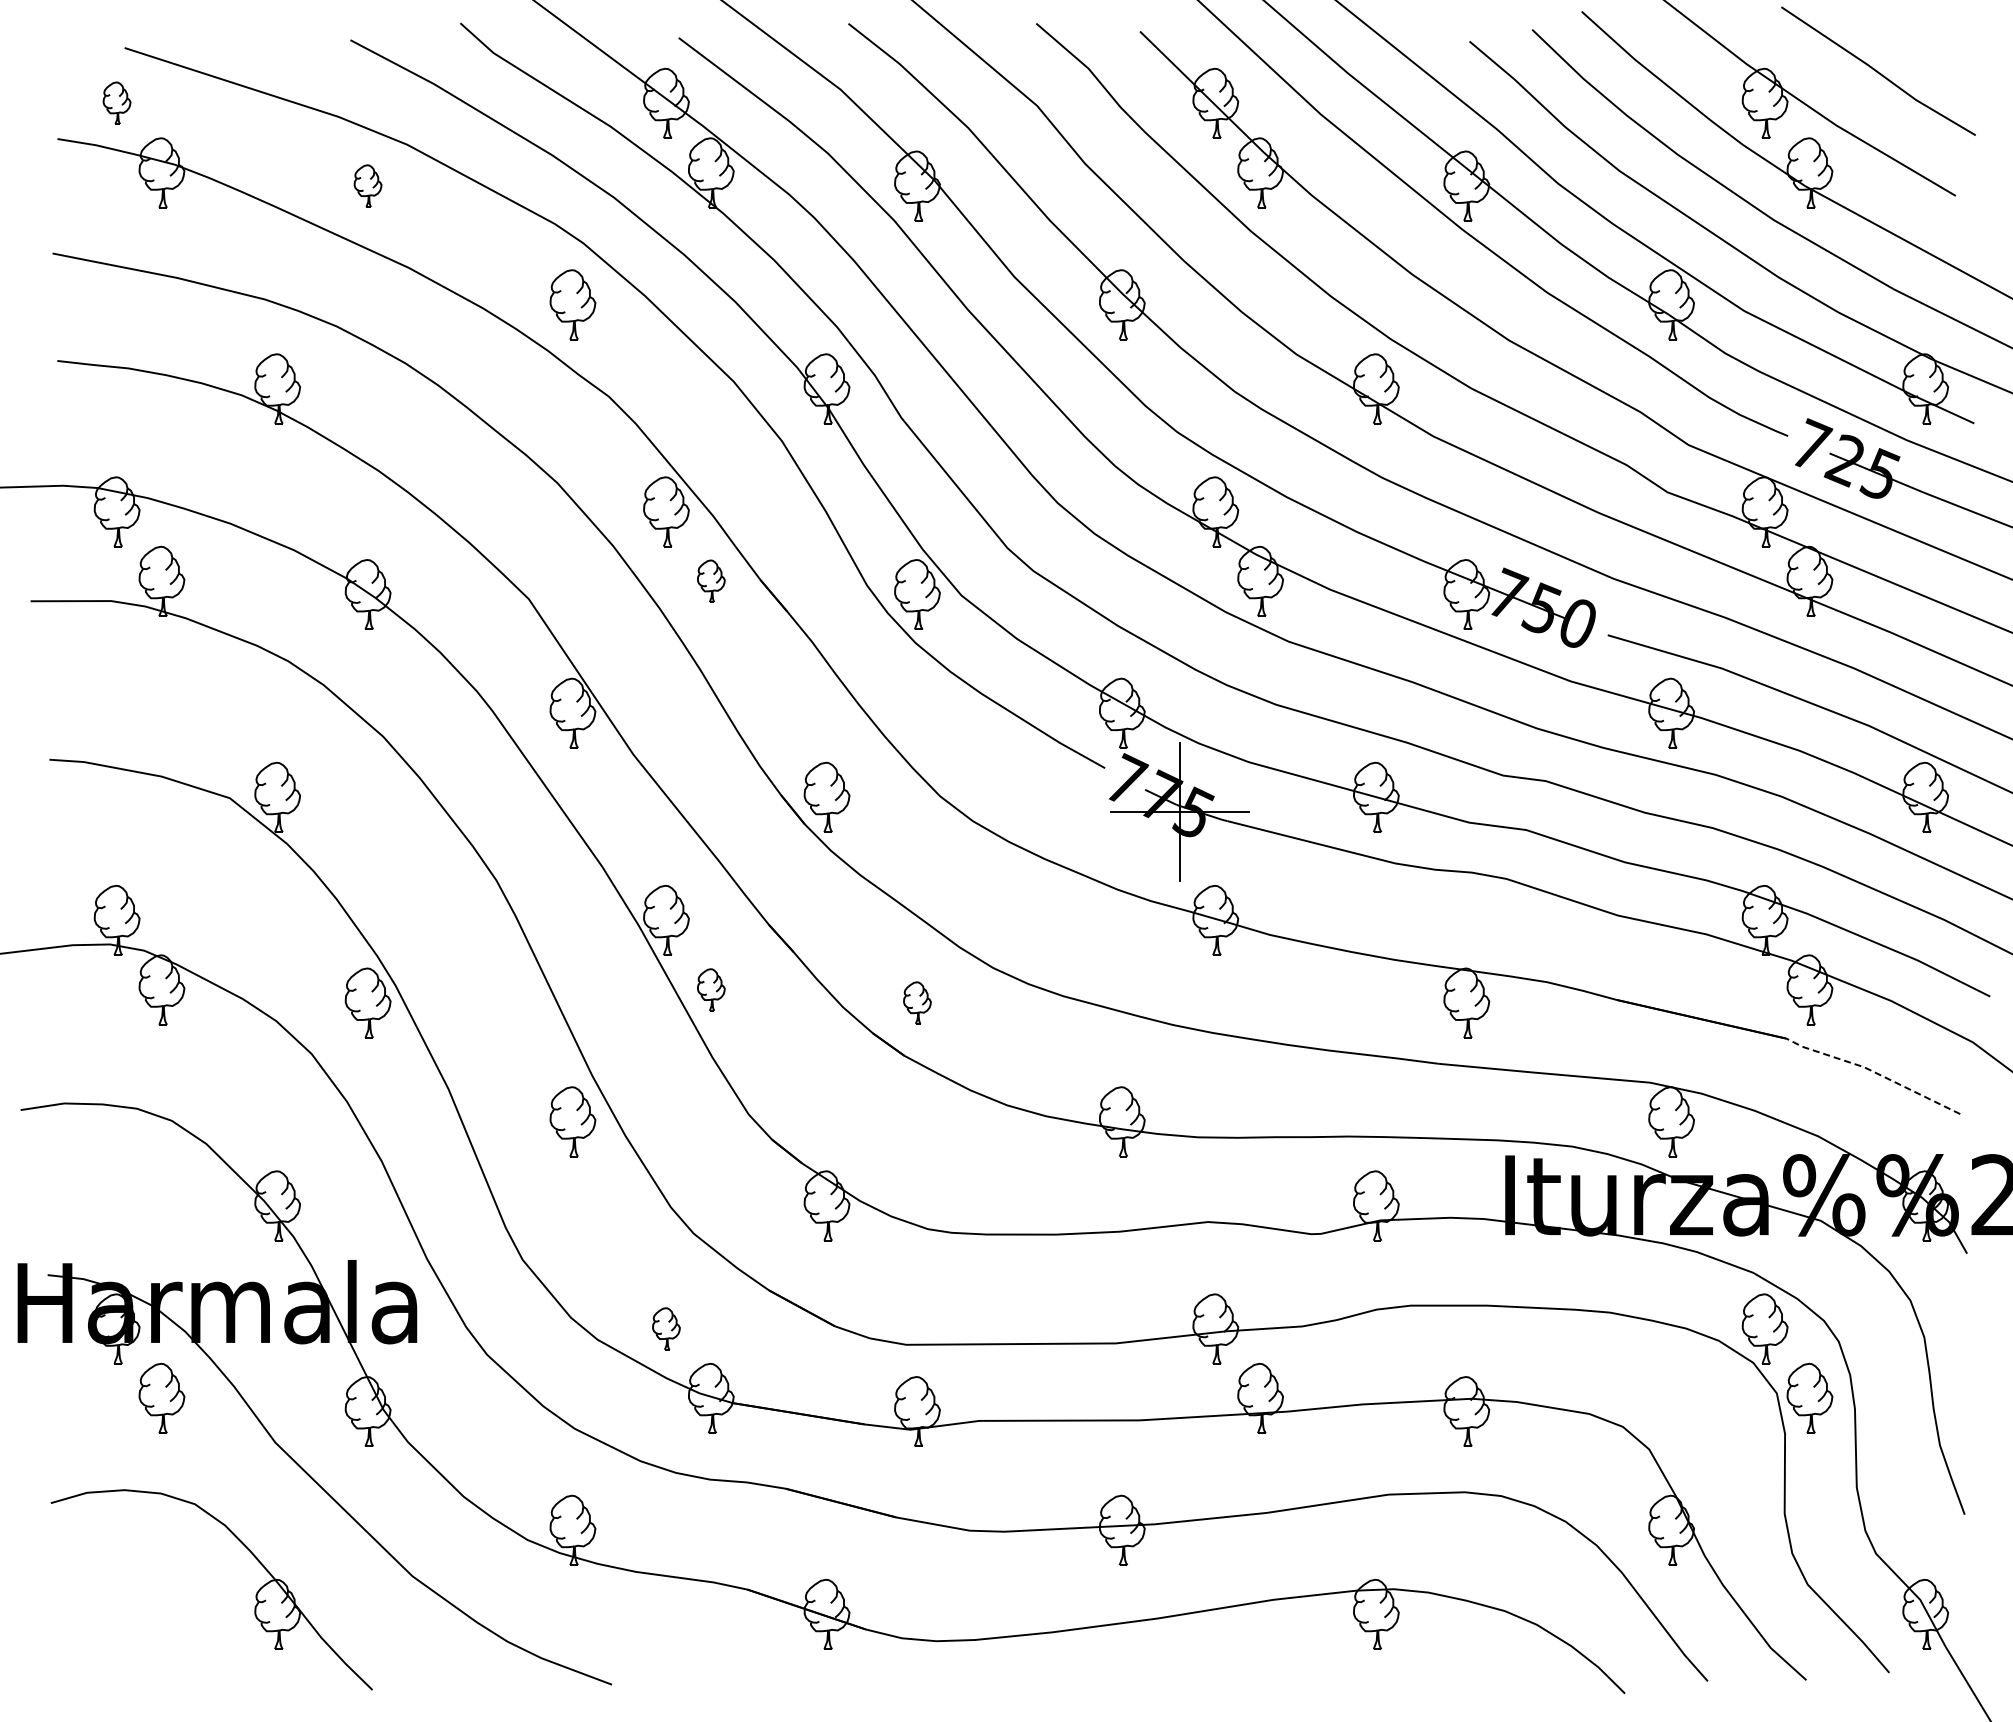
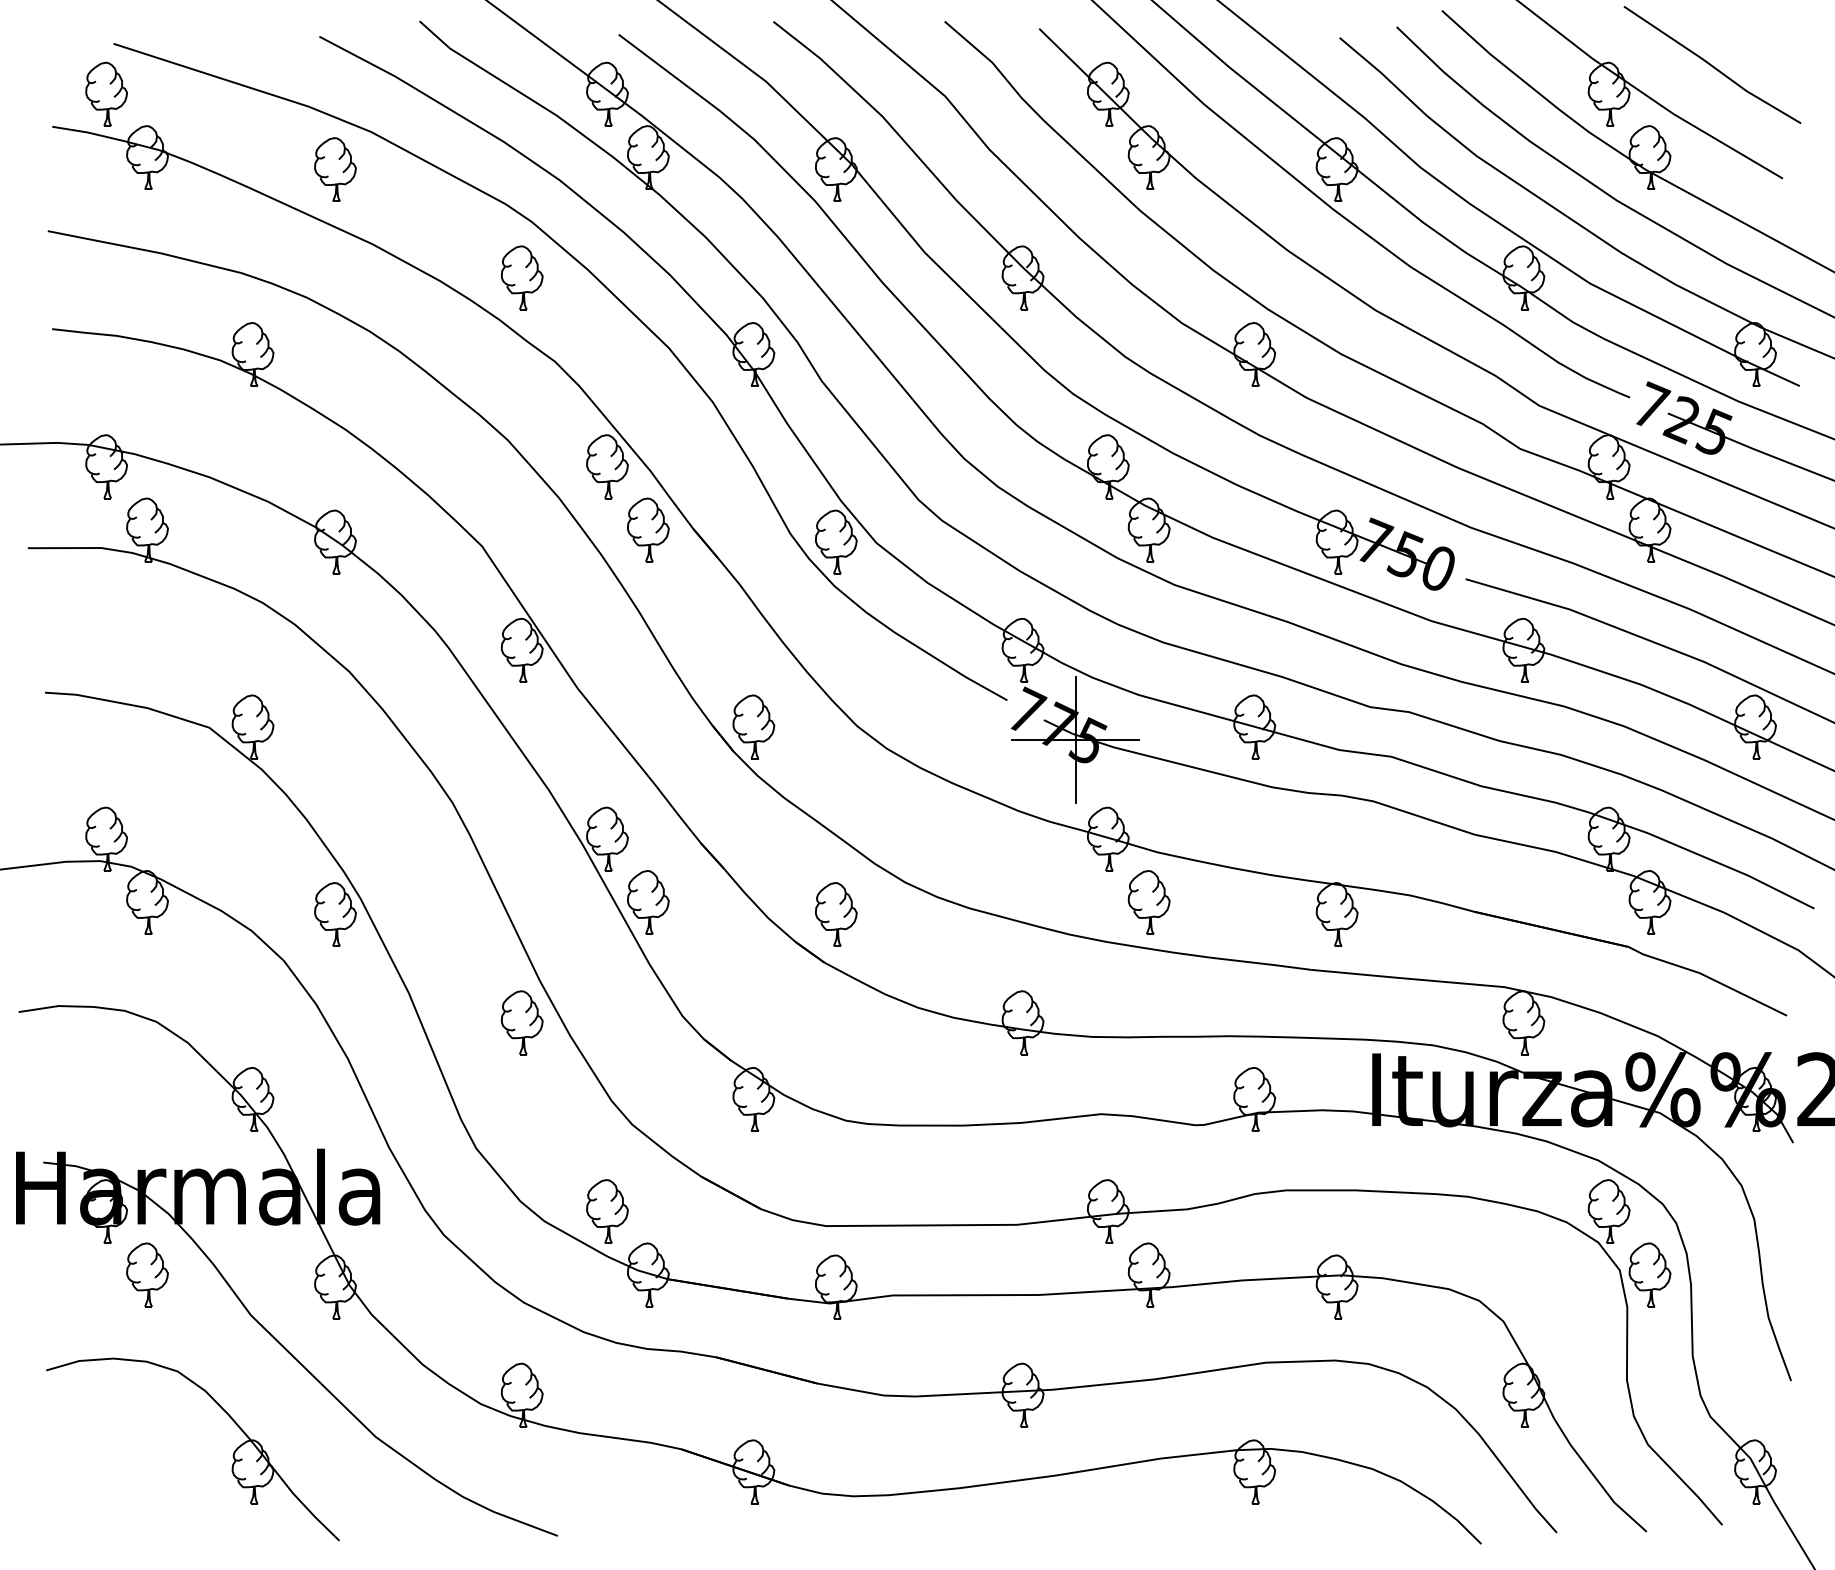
part: (116, 102) -> (106, 93), size x1.67
part: (367, 185) -> (334, 169), size x1.67
part: (711, 580) -> (648, 529), size x1.67
part: (711, 989) -> (648, 902), size x1.67
part: (1260, 989) -> (1149, 902), added
part: (917, 1002) -> (836, 914), size x1.67
line: (1873, 1071) -> (1707, 976), dashed -> solid
part: (666, 1328) -> (607, 1211), size x1.67

